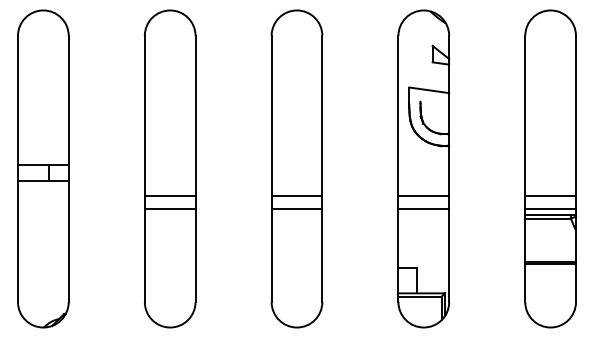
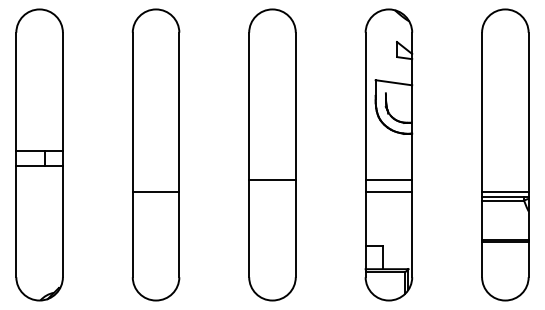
line: (169, 195) -> (155, 179), removed
line: (550, 195) -> (505, 179), removed
line: (297, 208) -> (272, 191), removed

